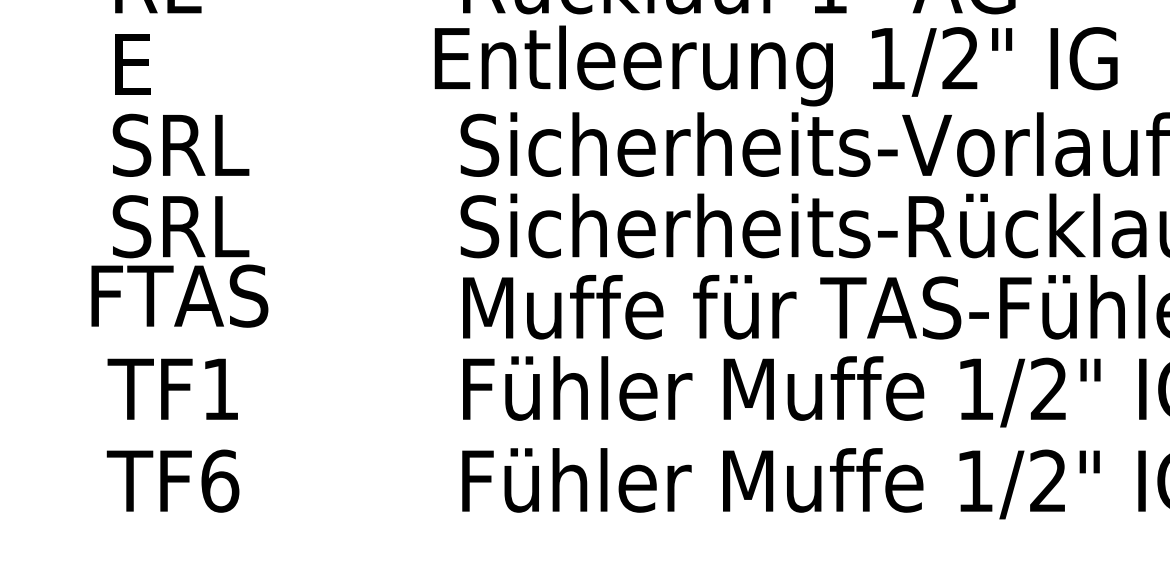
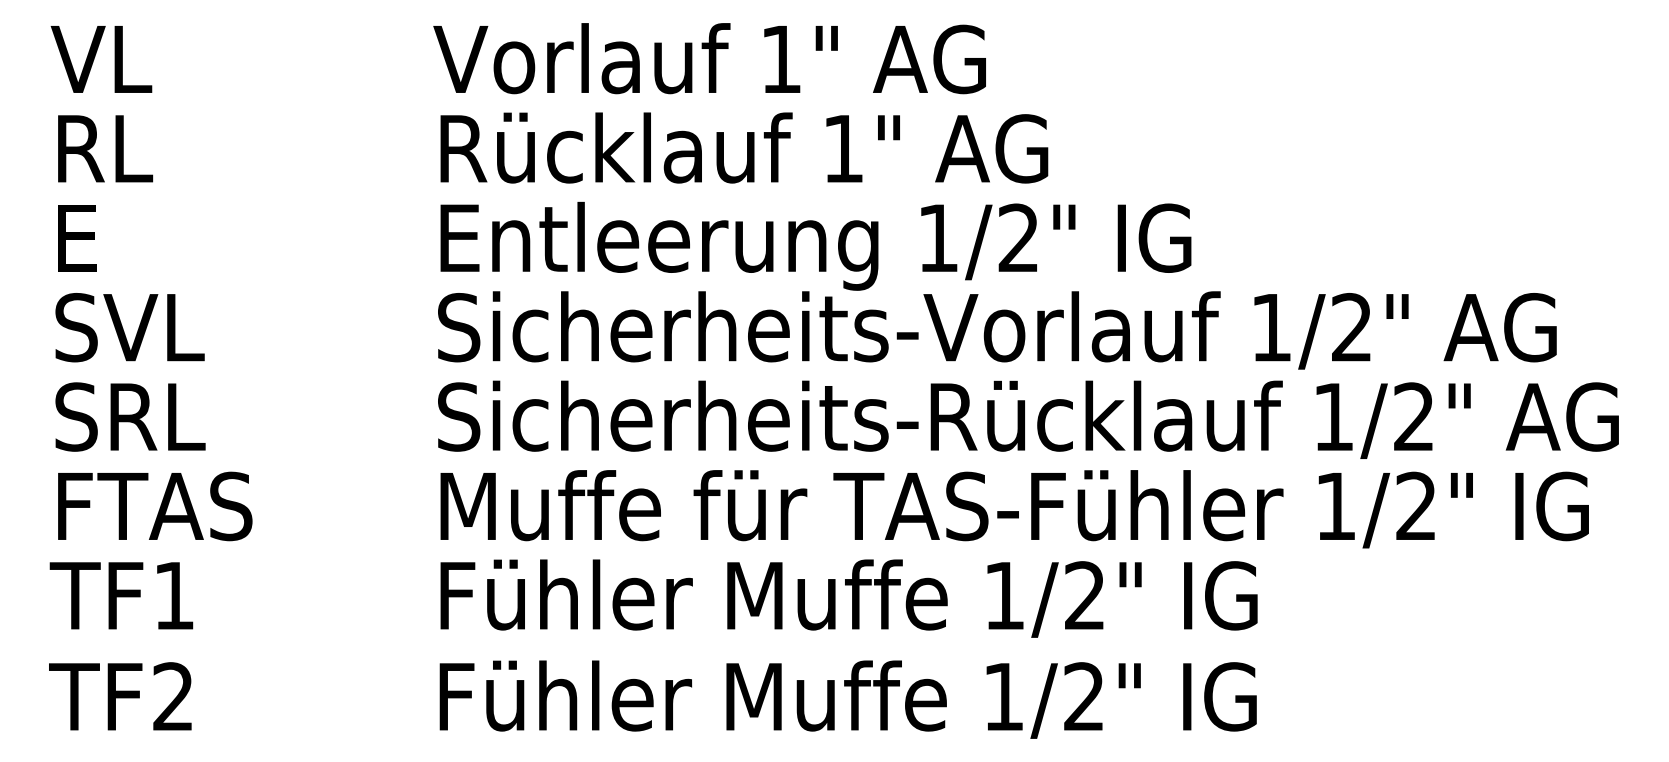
text: (775, 65) -> (815, 245), moved
text: (202, 145) -> (154, 327), SRL -> SVL
text: (180, 296) -> (155, 506), moved
text: (220, 480) -> (173, 696), TF6 -> TF2

